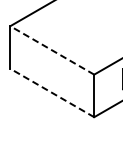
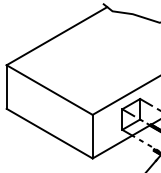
line: (52, 50) -> (49, 90), dashed -> solid
line: (52, 92) -> (49, 133), dashed -> solid

